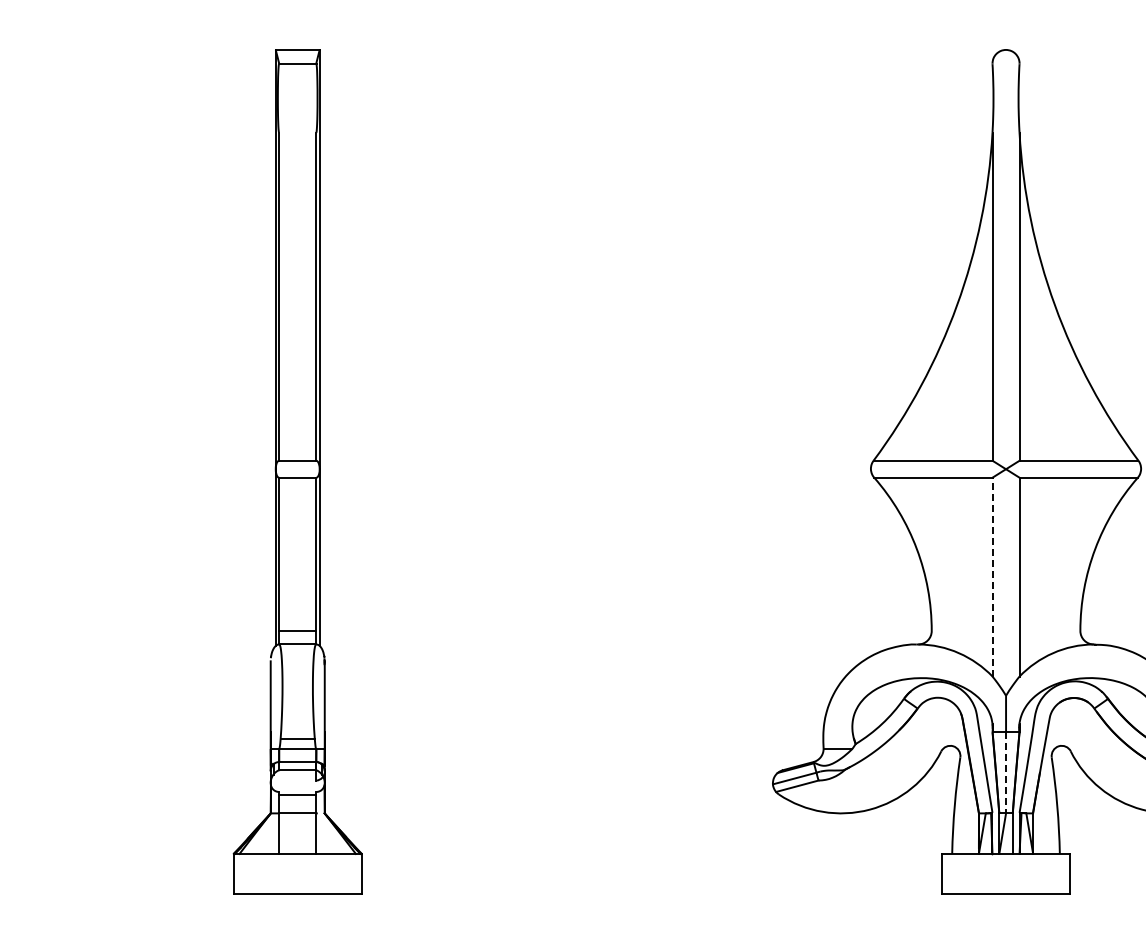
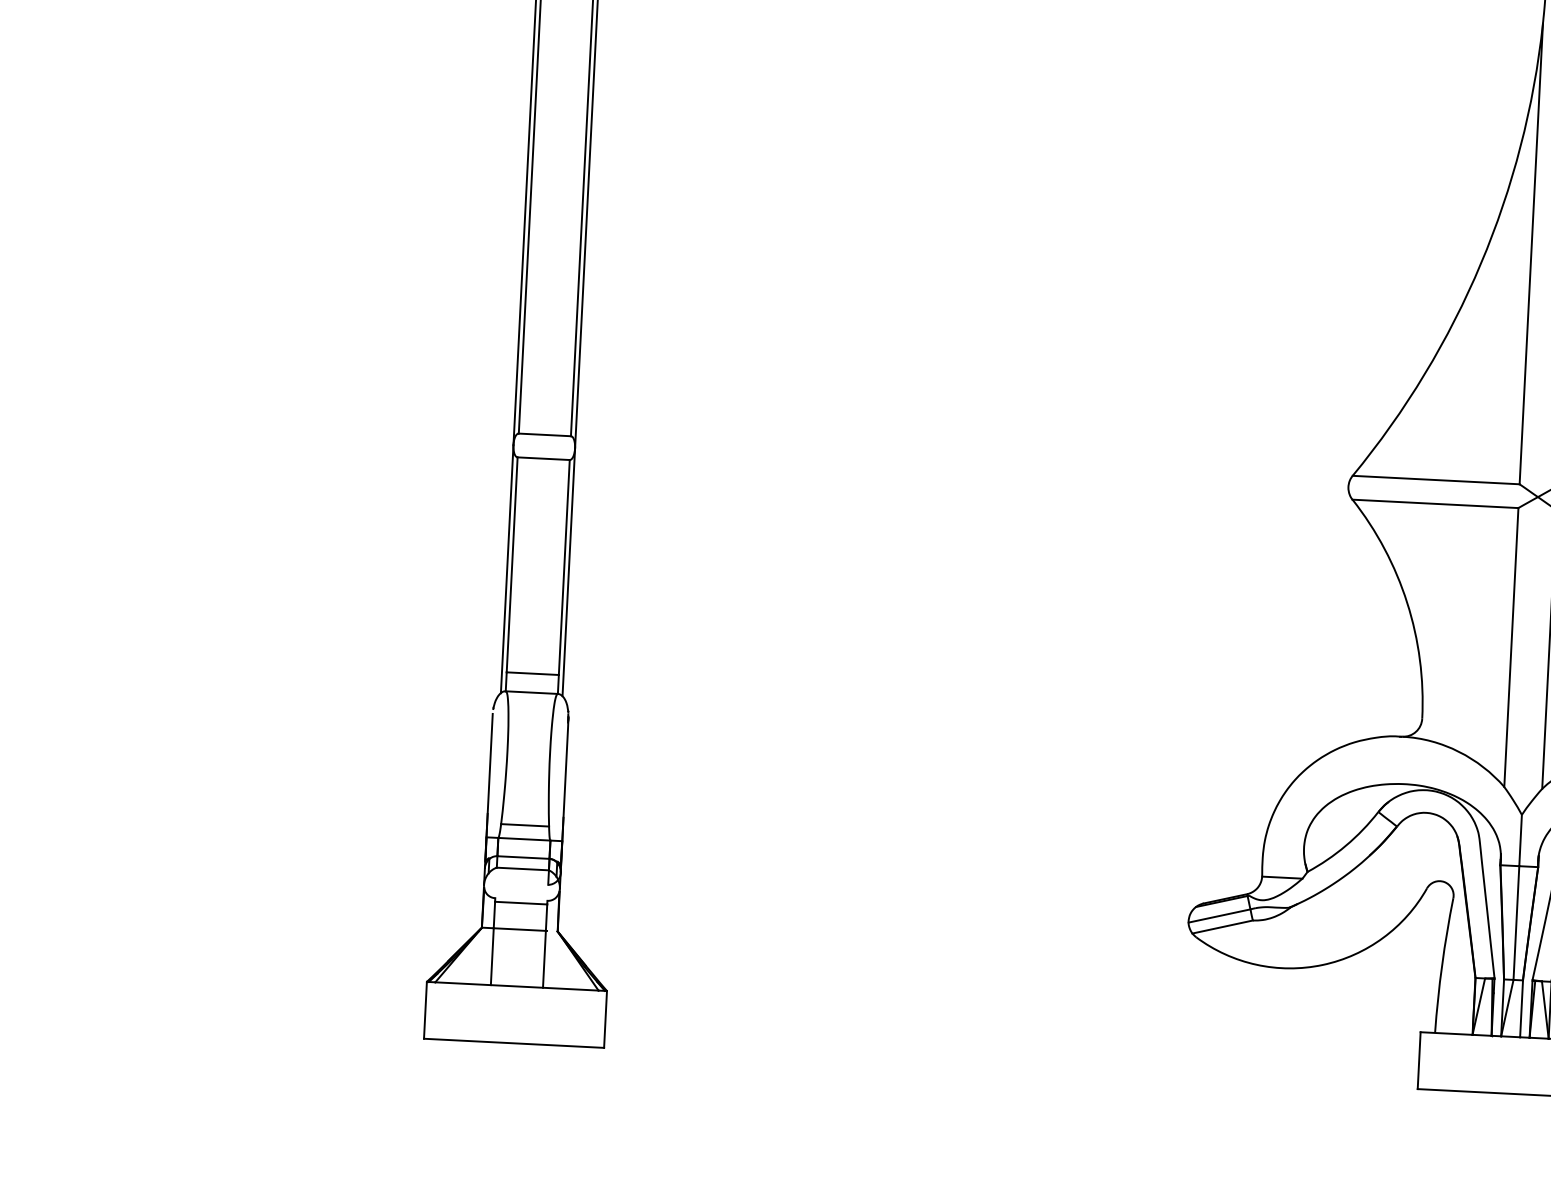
line: (992, 576) -> (1511, 646), dashed -> solid
line: (1006, 772) -> (1517, 922), dashed -> solid

